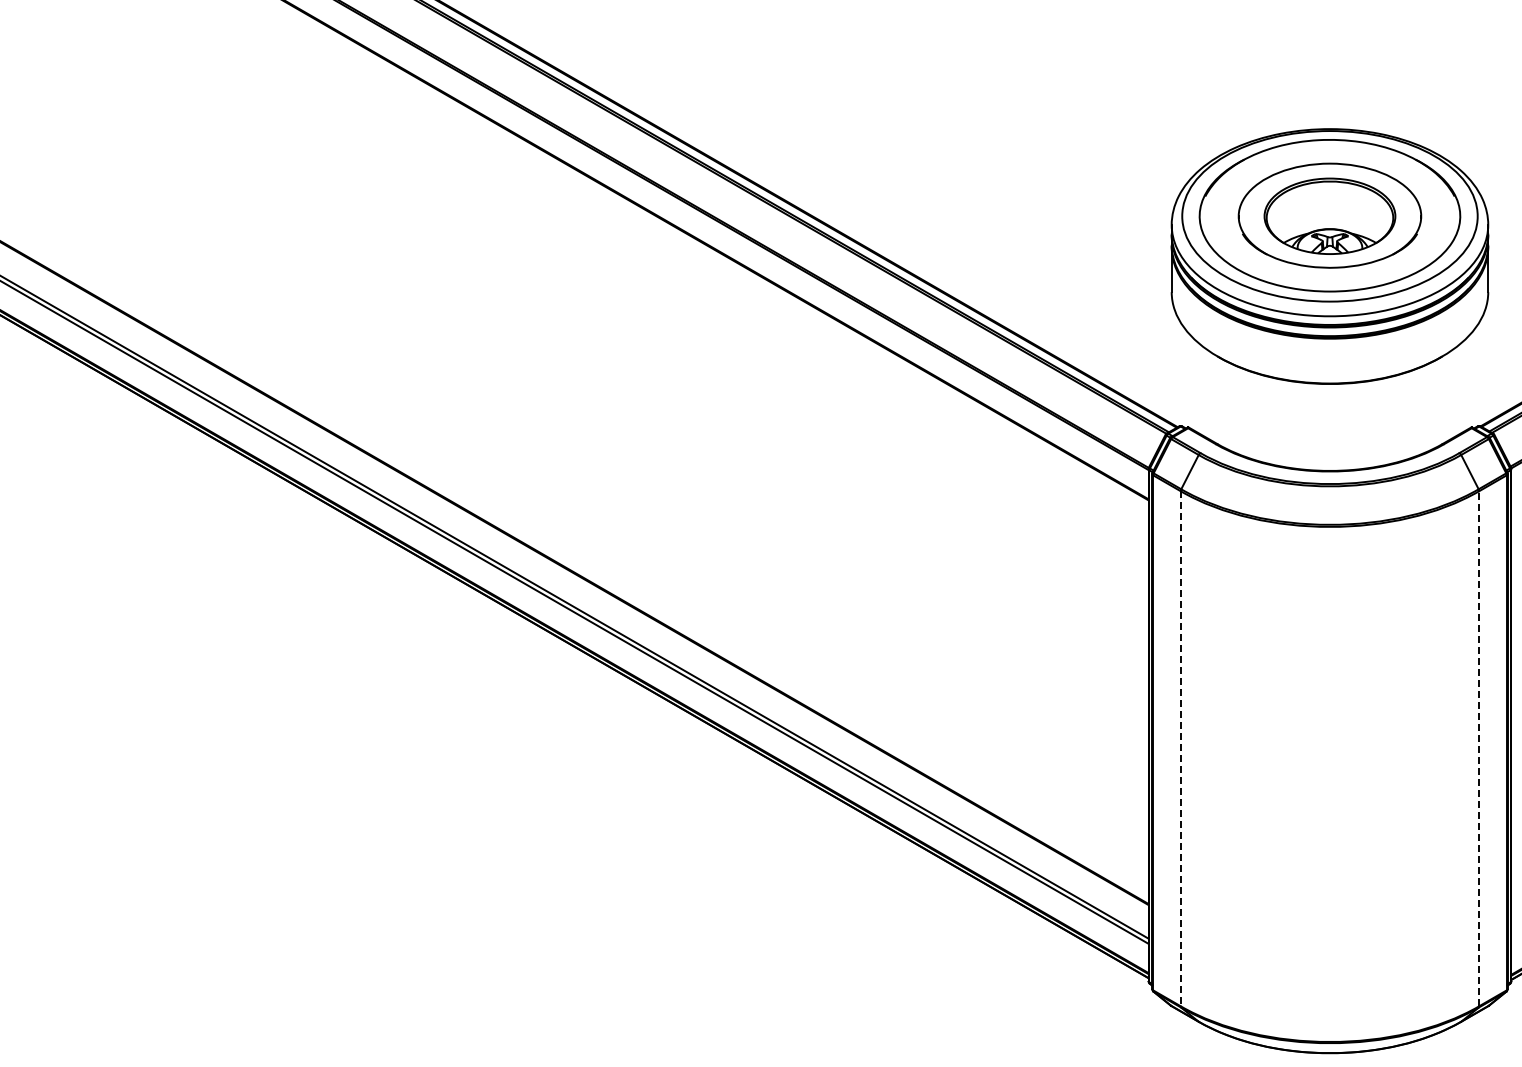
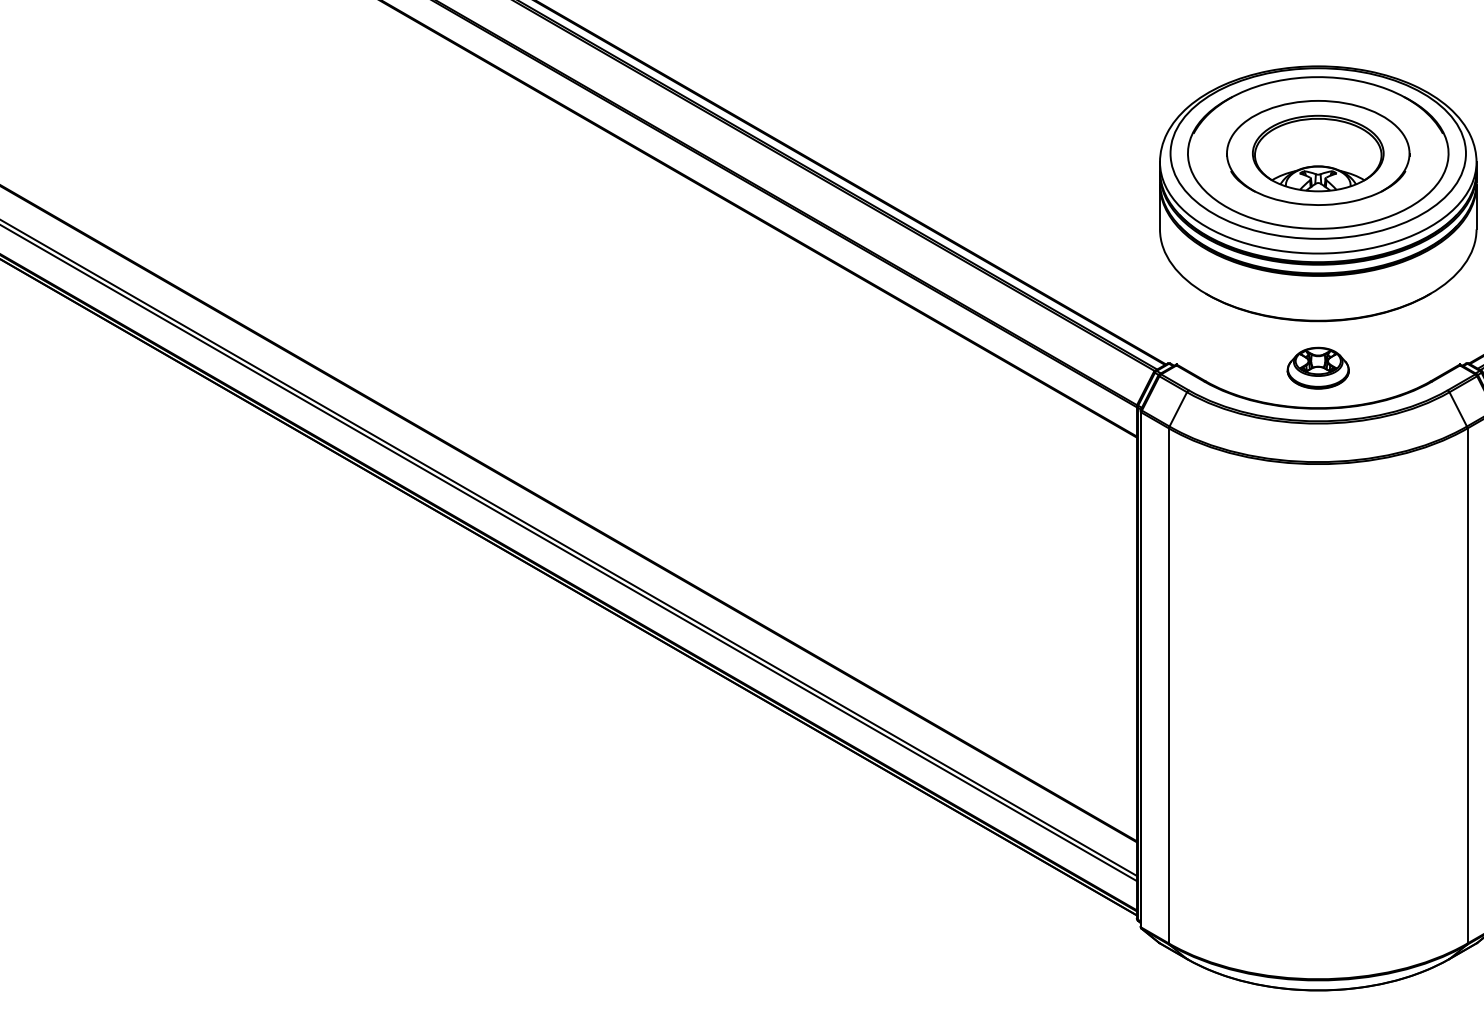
part: (1329, 430) -> (1317, 367), added
line: (1180, 748) -> (1168, 685), dashed -> solid
line: (1479, 748) -> (1467, 685), dashed -> solid

